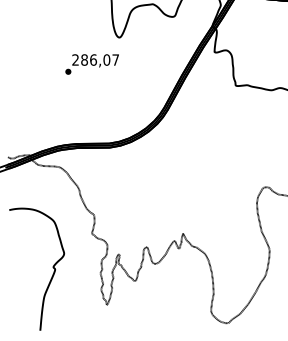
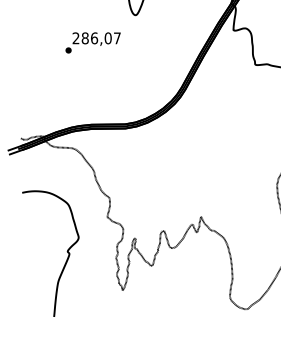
text: (91, 64) -> (92, 42), moved

